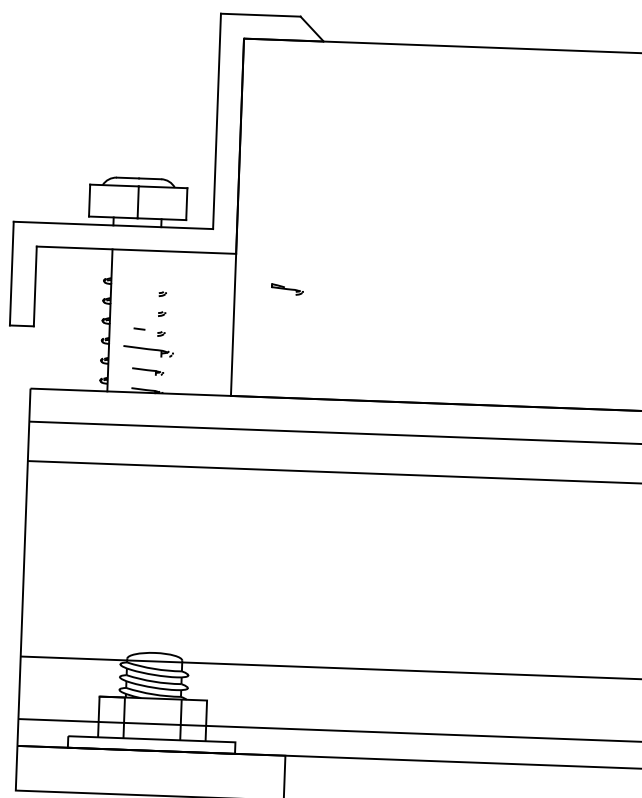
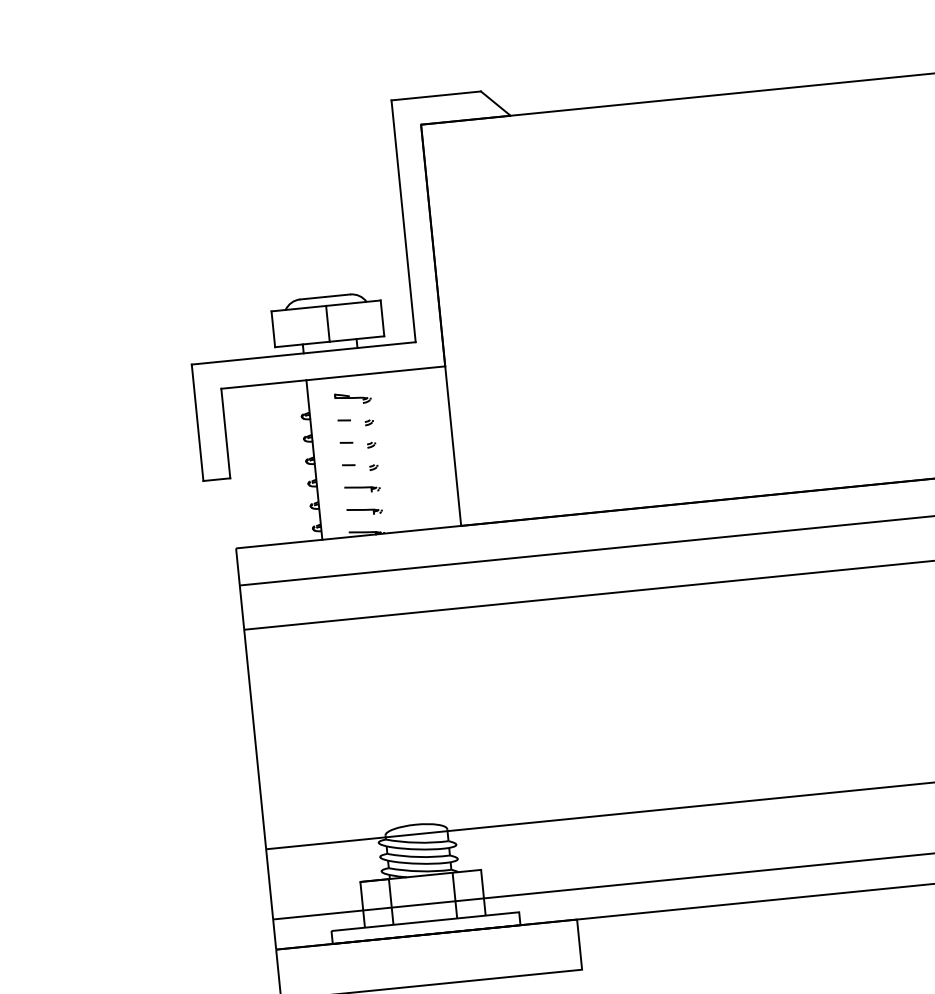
line: (140, 289) -> (343, 420), added
part: (286, 289) -> (352, 398), moved
line: (140, 308) -> (346, 442), added
part: (148, 352) -> (362, 489), size x0.62

